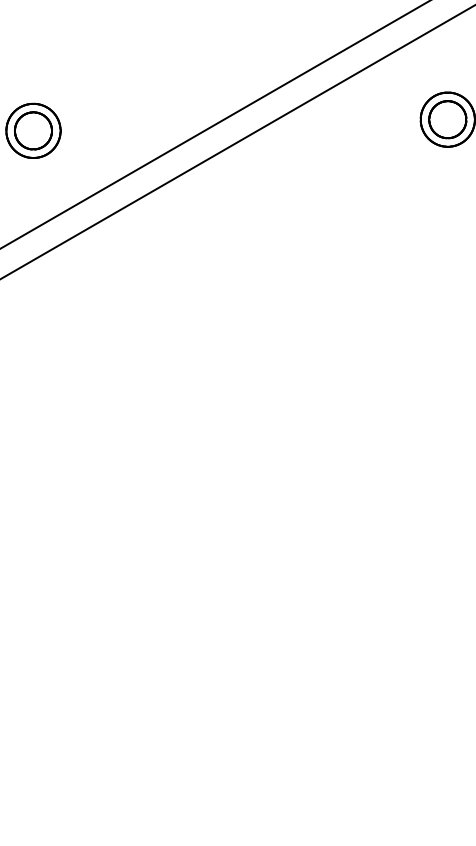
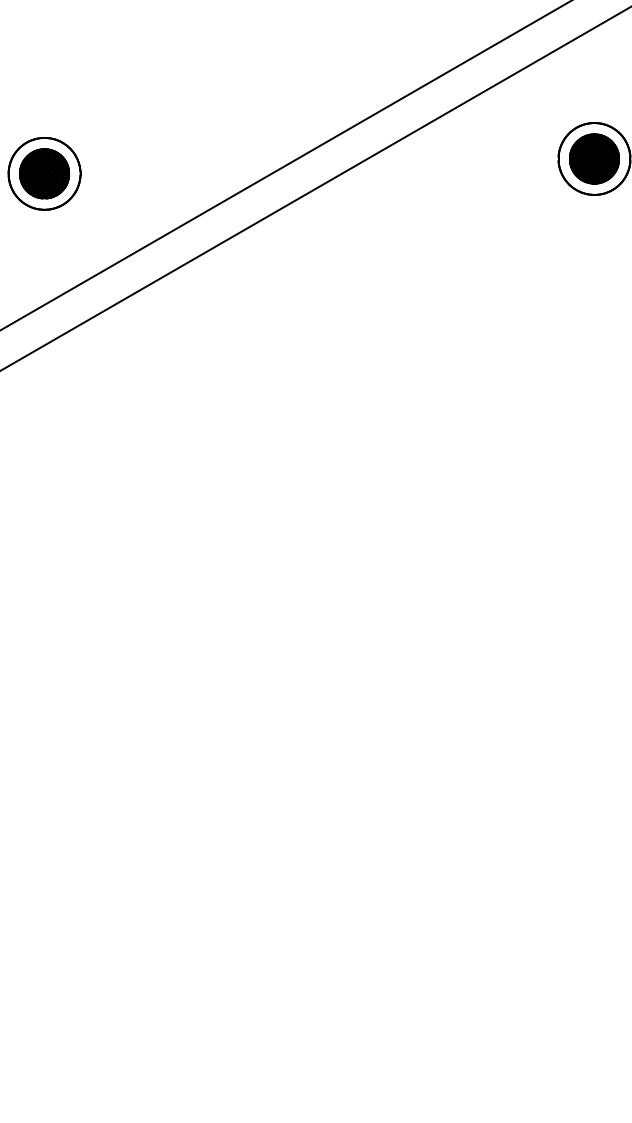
hatch: (447, 119) -> (594, 158), added
hatch: (33, 130) -> (44, 173), added

